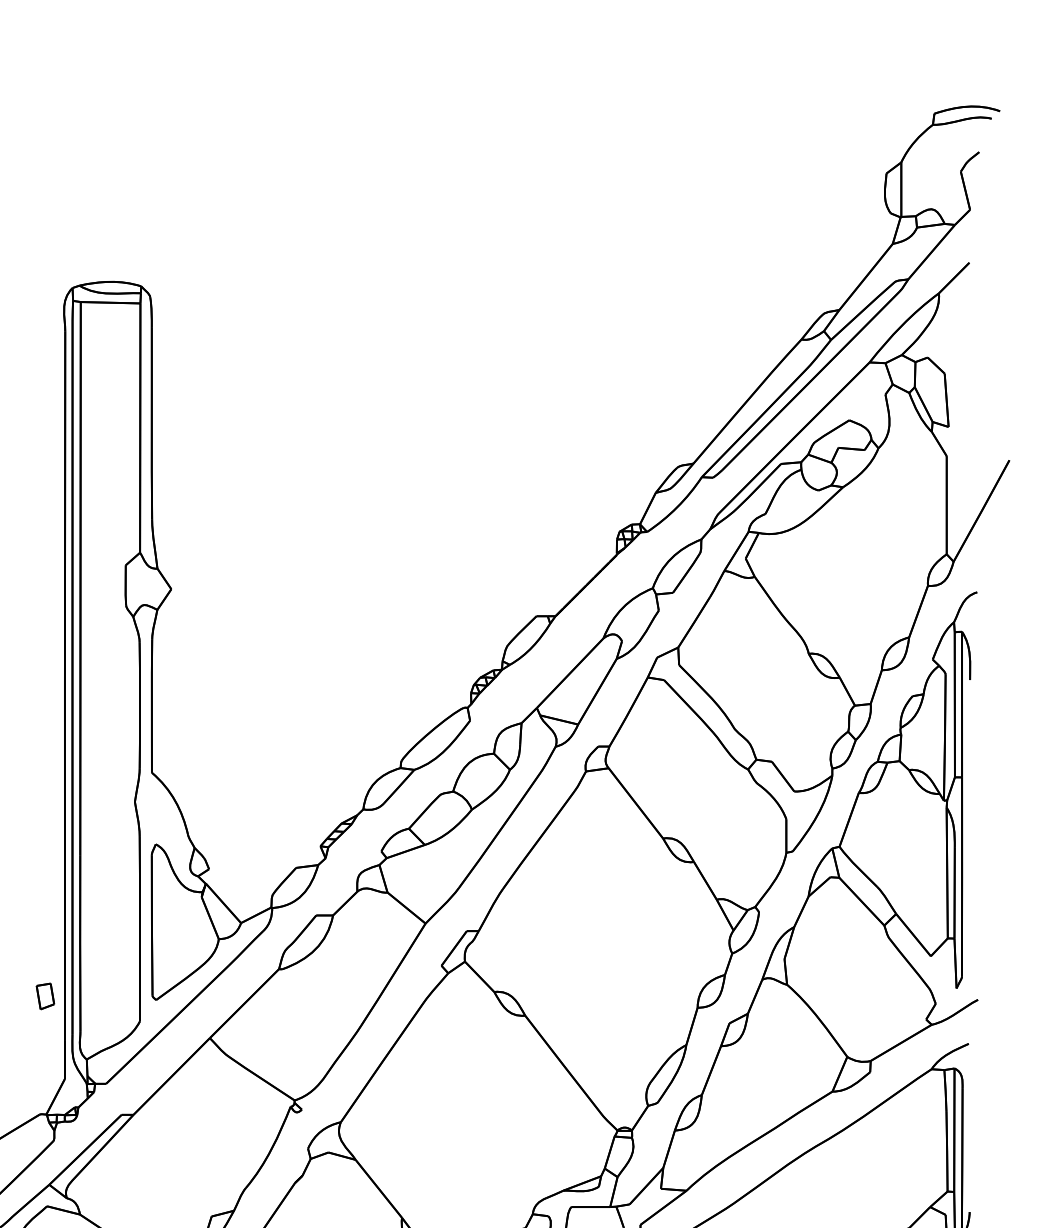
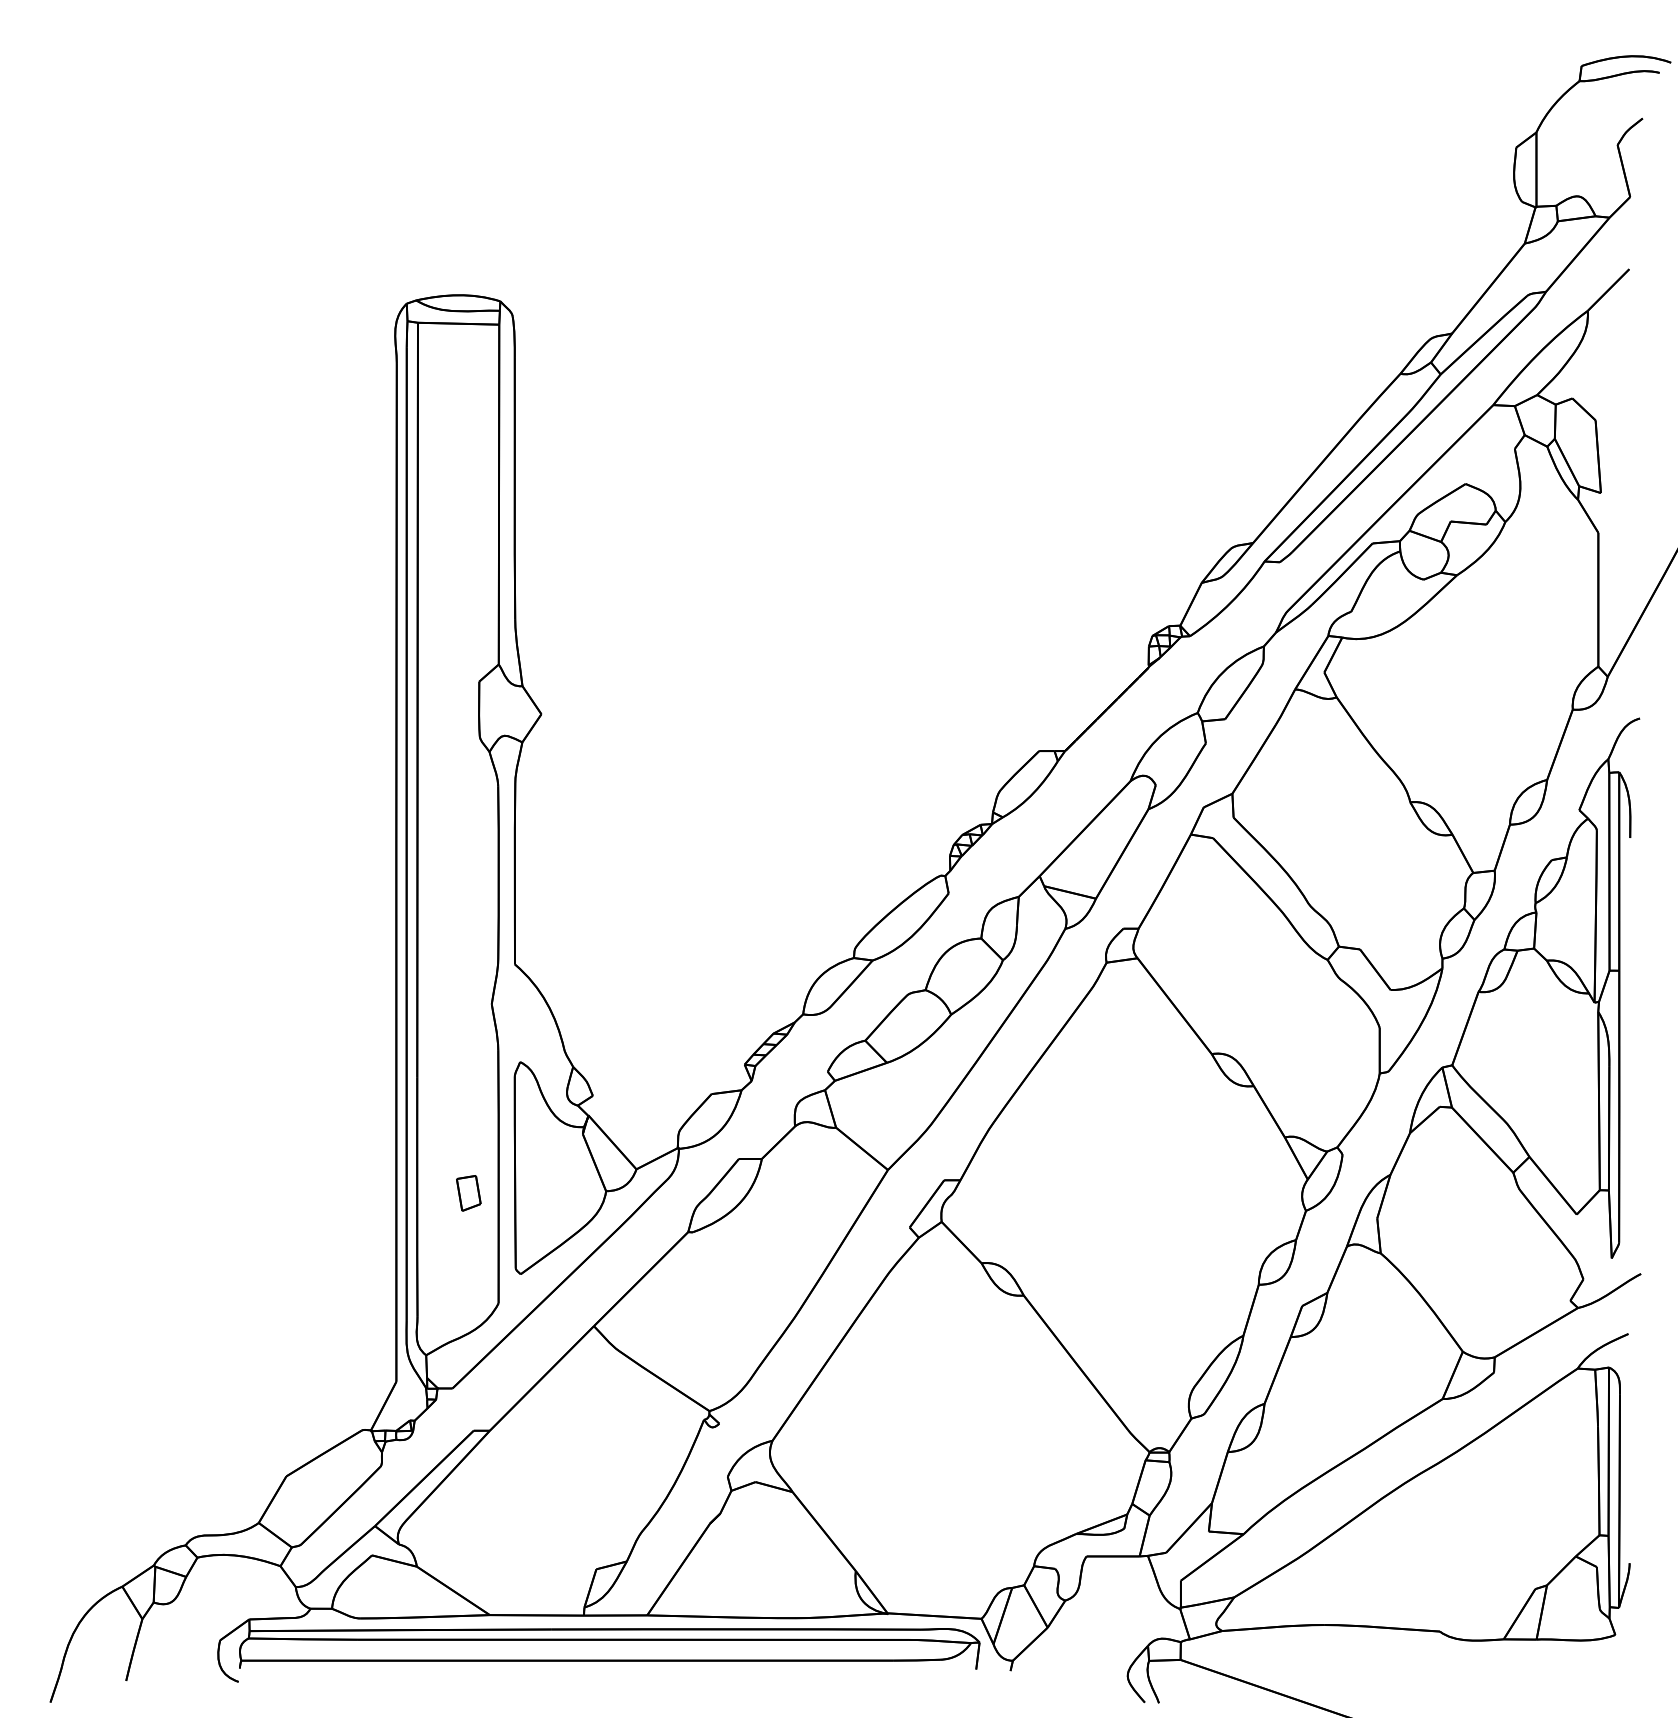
part: (45, 996) -> (468, 1193), moved

